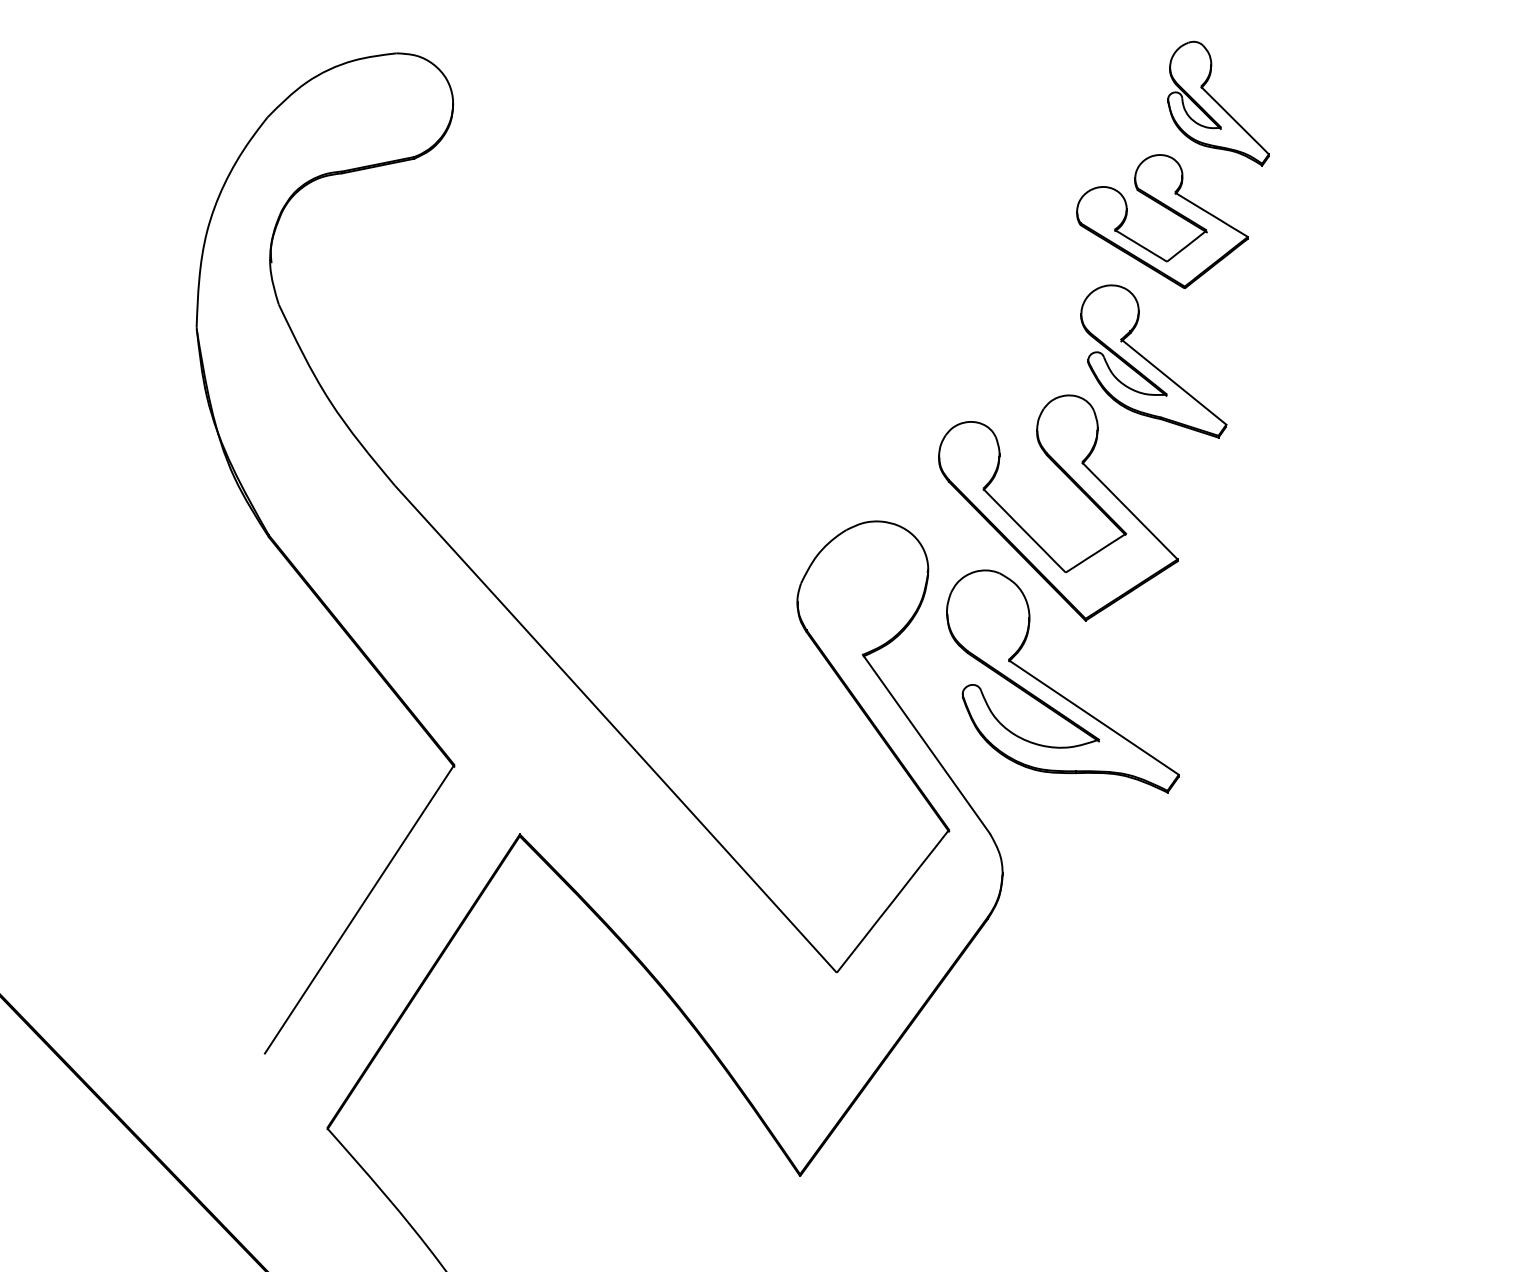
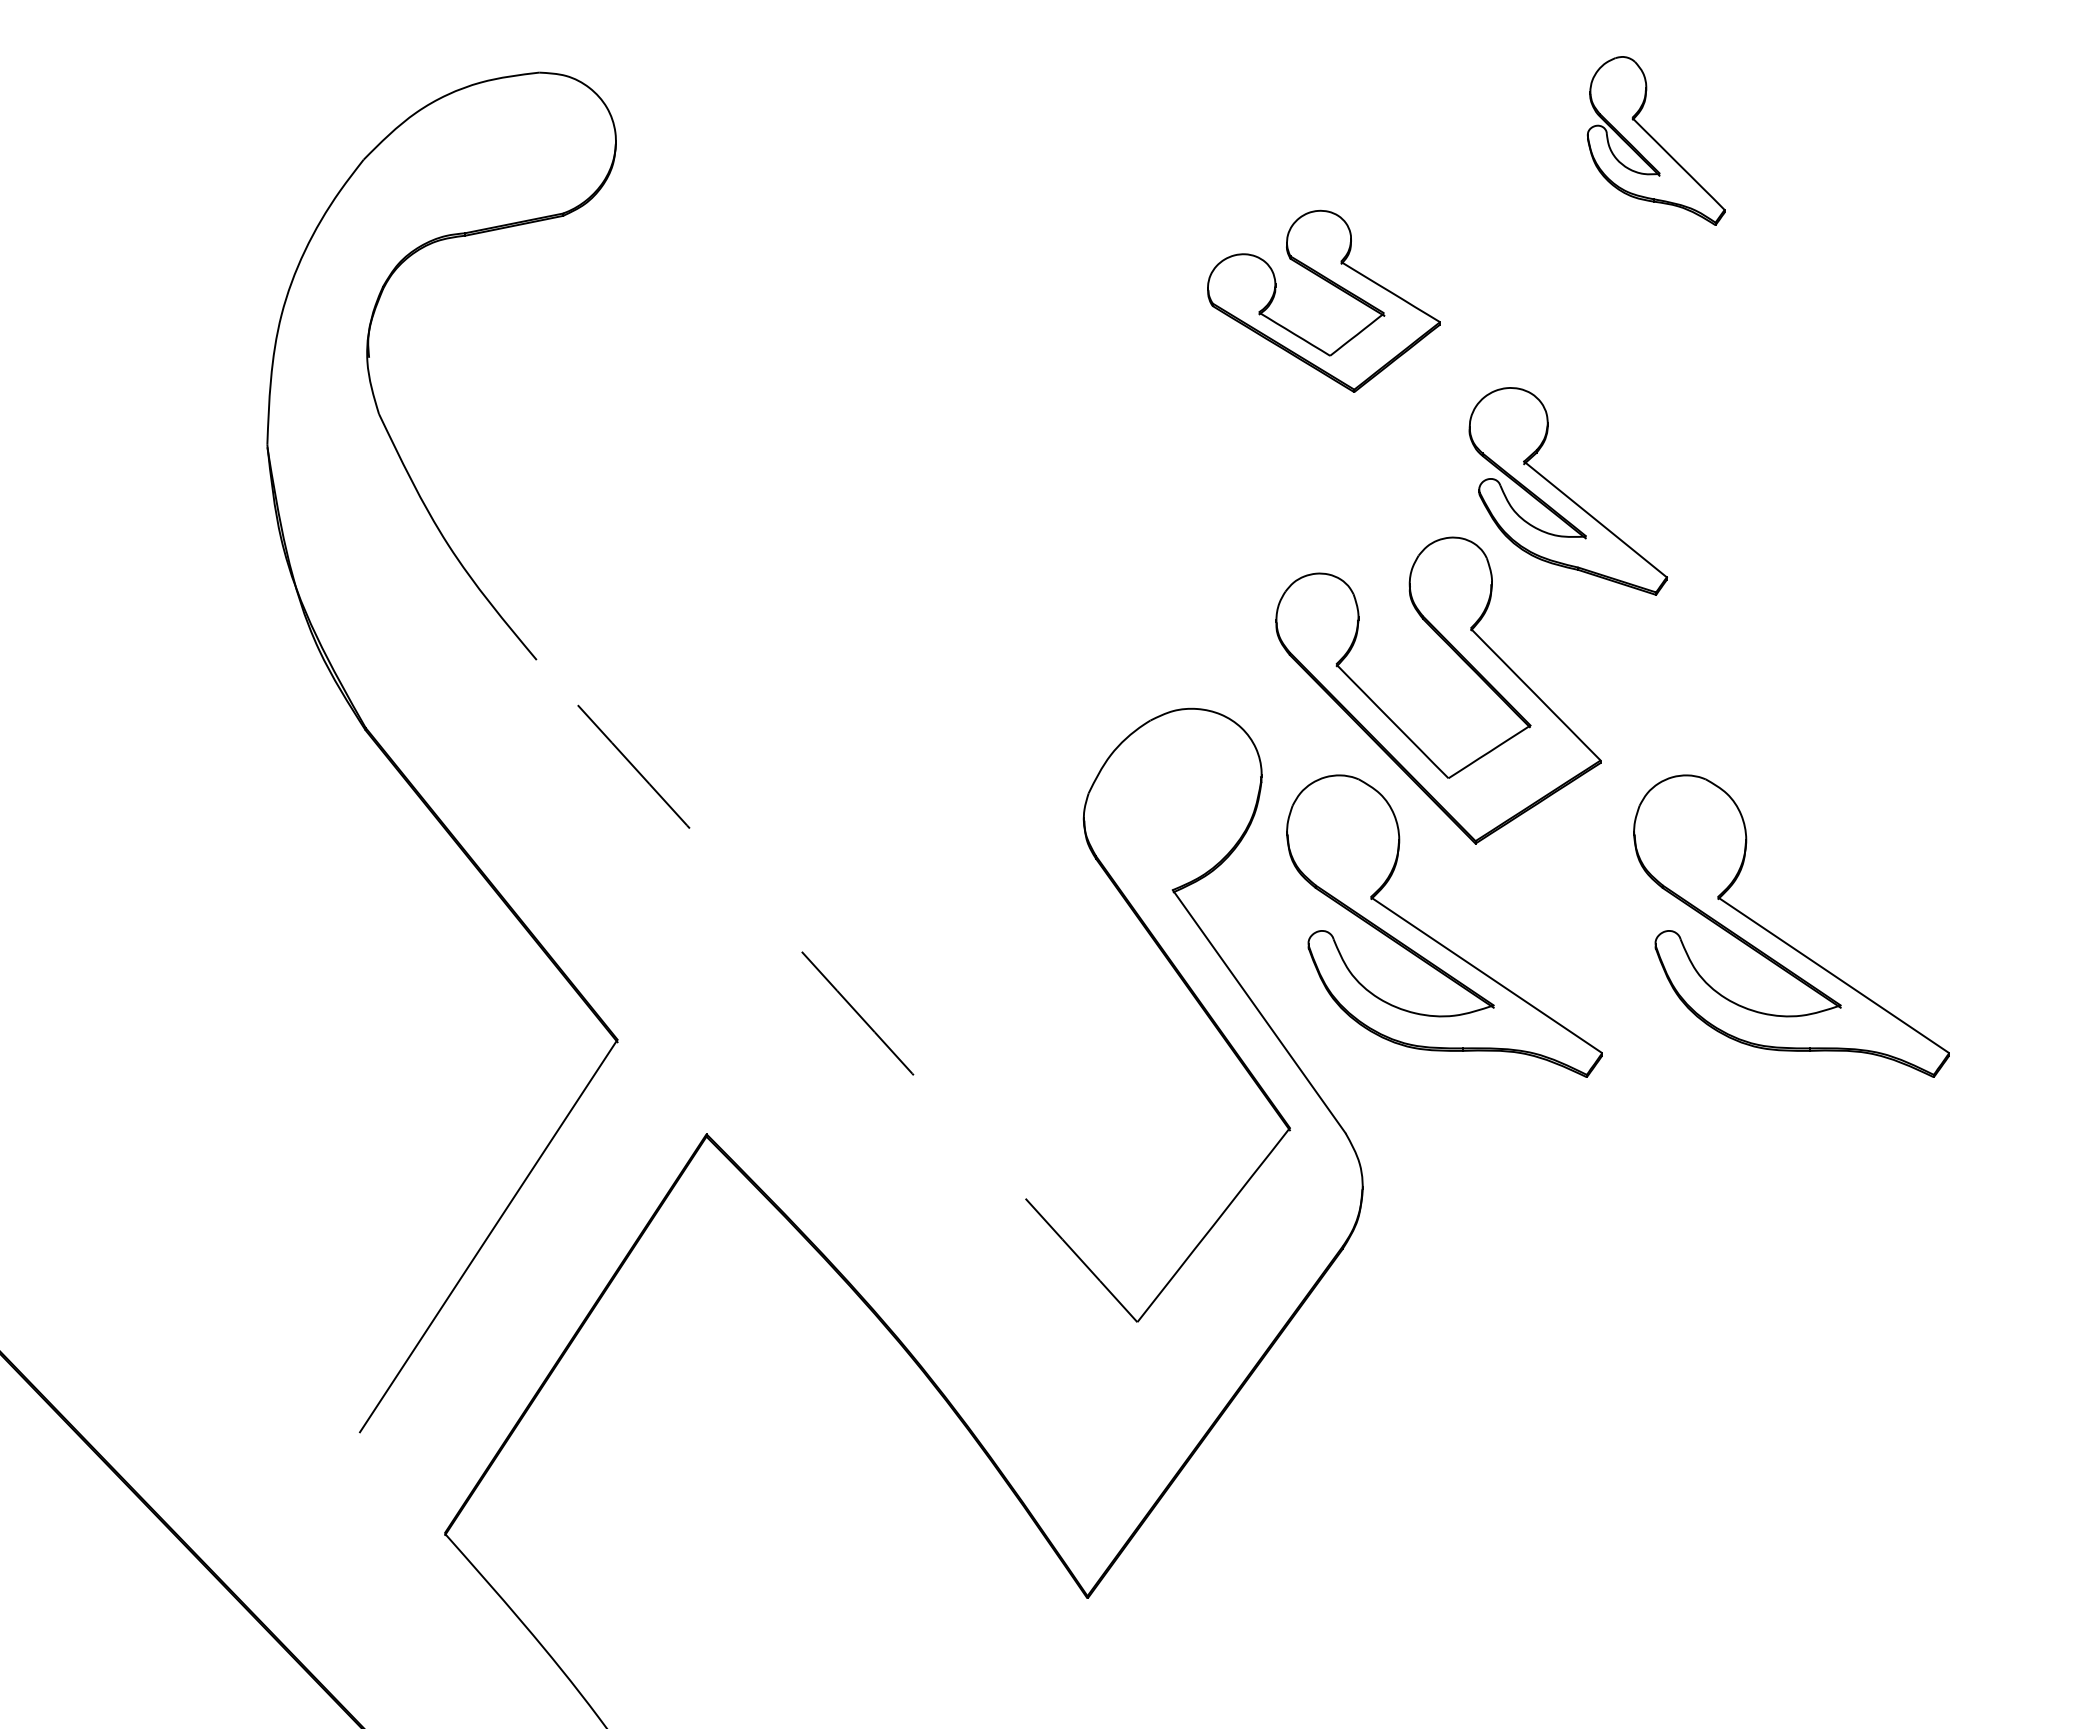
part: (1167, 209) -> (1330, 284), moved
part: (1311, 691) -> (1782, 939), added
arc: (616, 728) -> (837, 990), solid -> dashed

